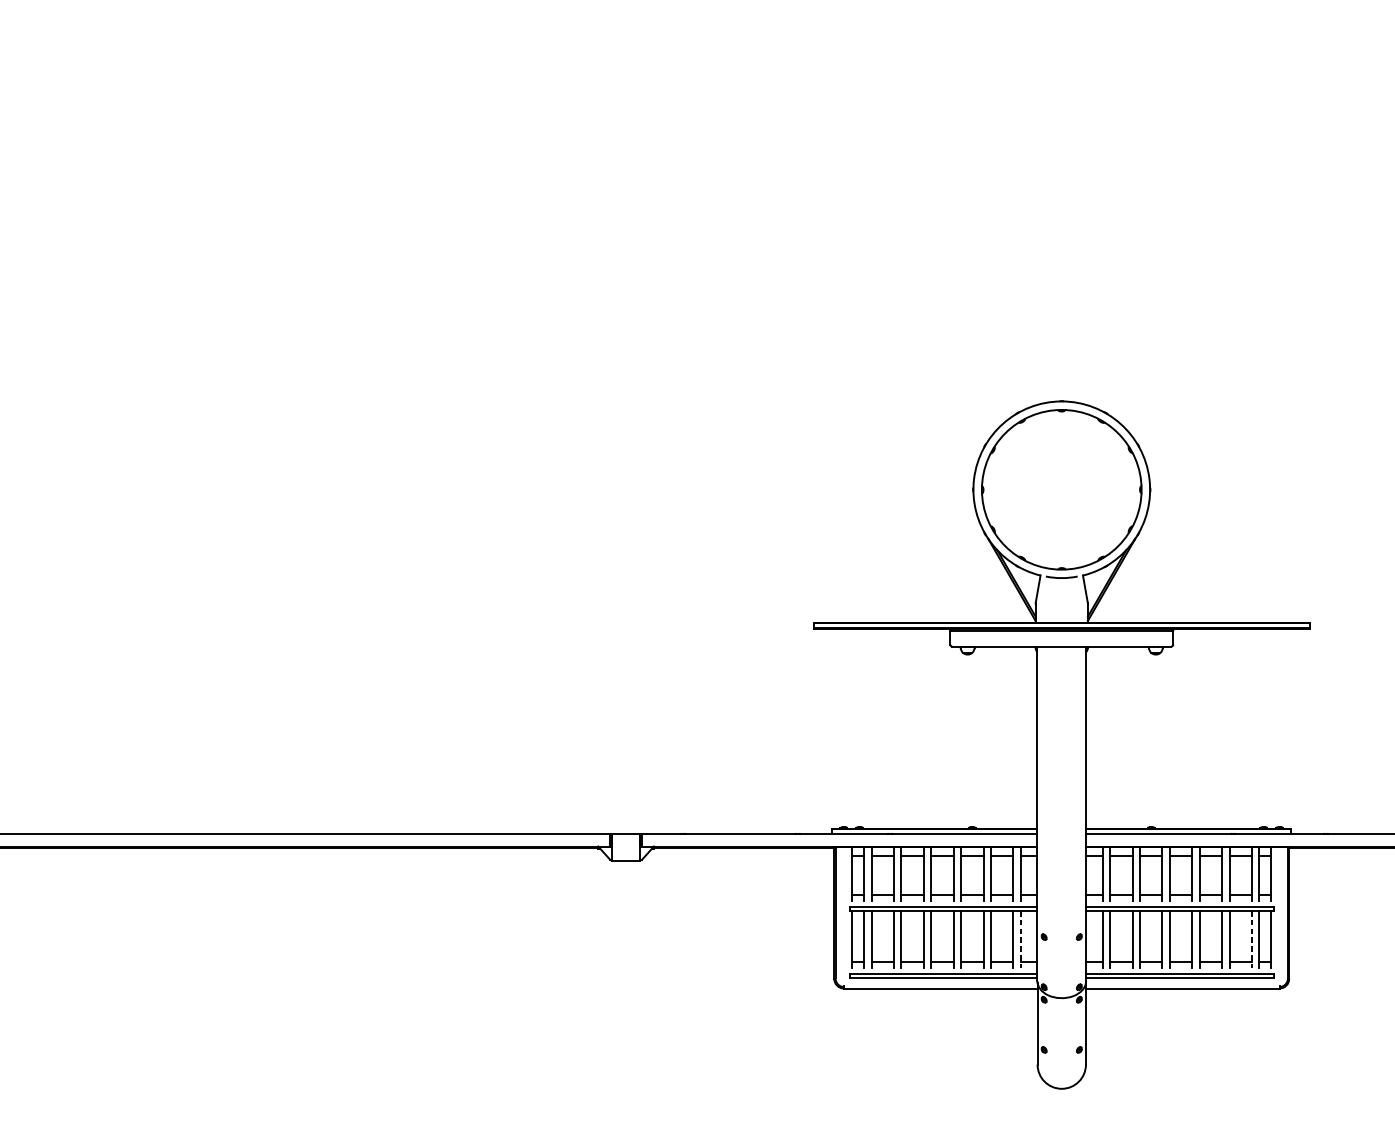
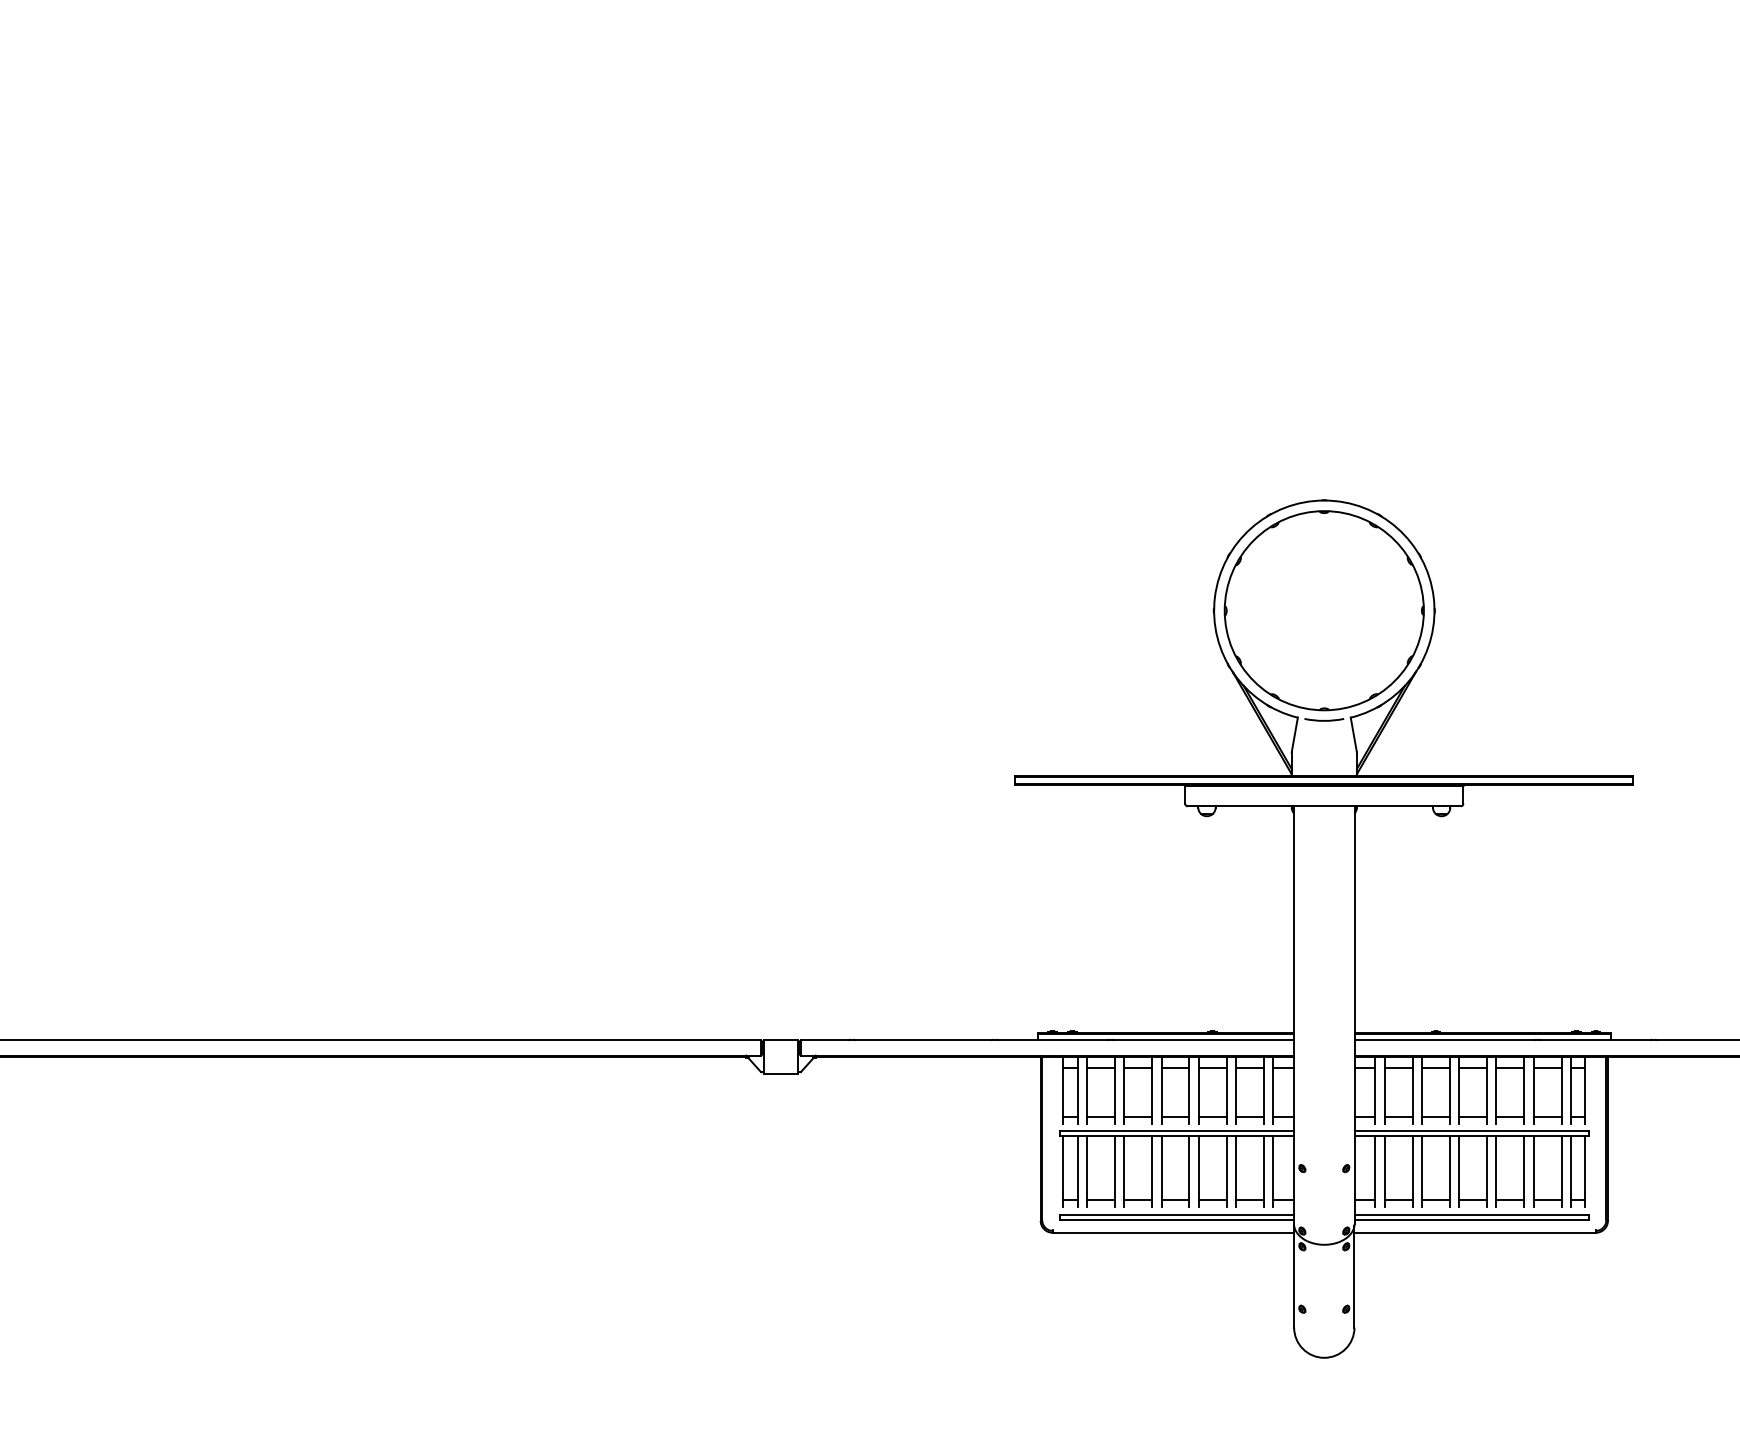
line: (1021, 939) -> (1273, 1171), dashed -> solid
line: (1251, 939) -> (1561, 1171), dashed -> solid

